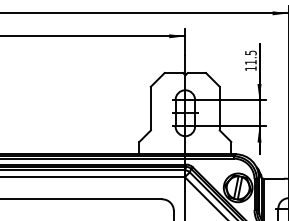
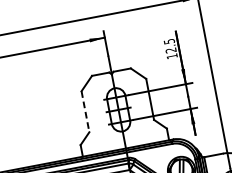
text: (250, 62) -> (170, 50), 11.5 -> 12.5
line: (150, 108) -> (85, 111), solid -> dashed

